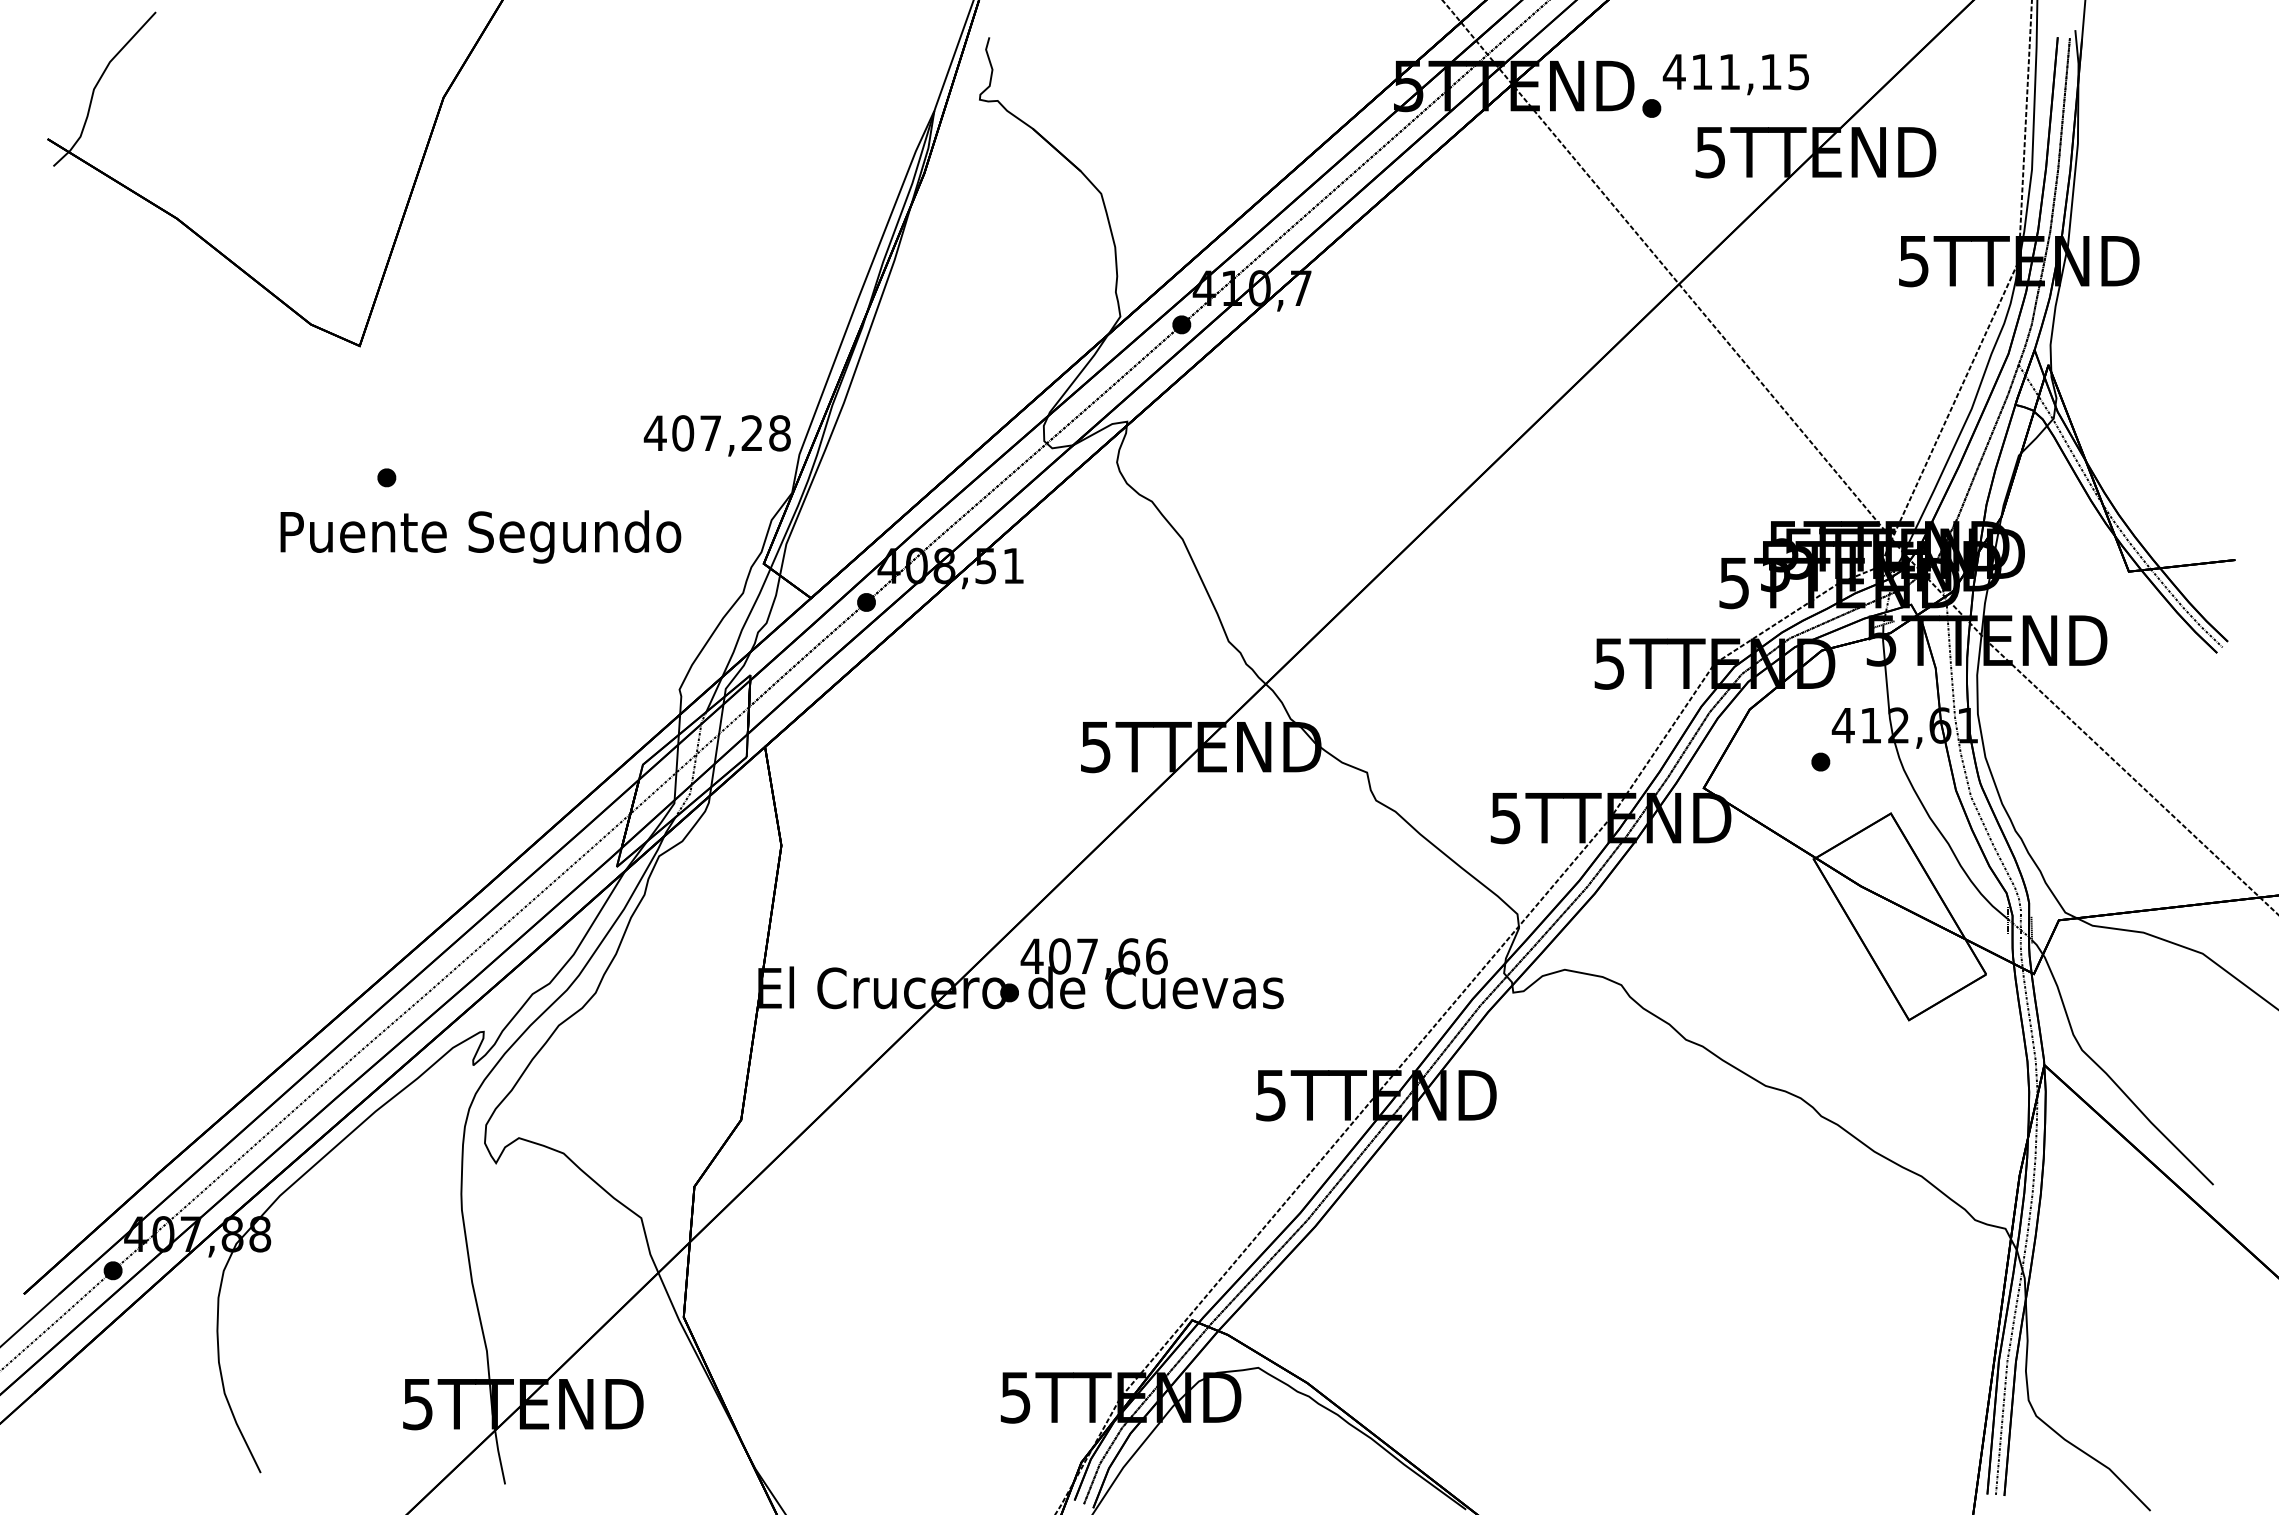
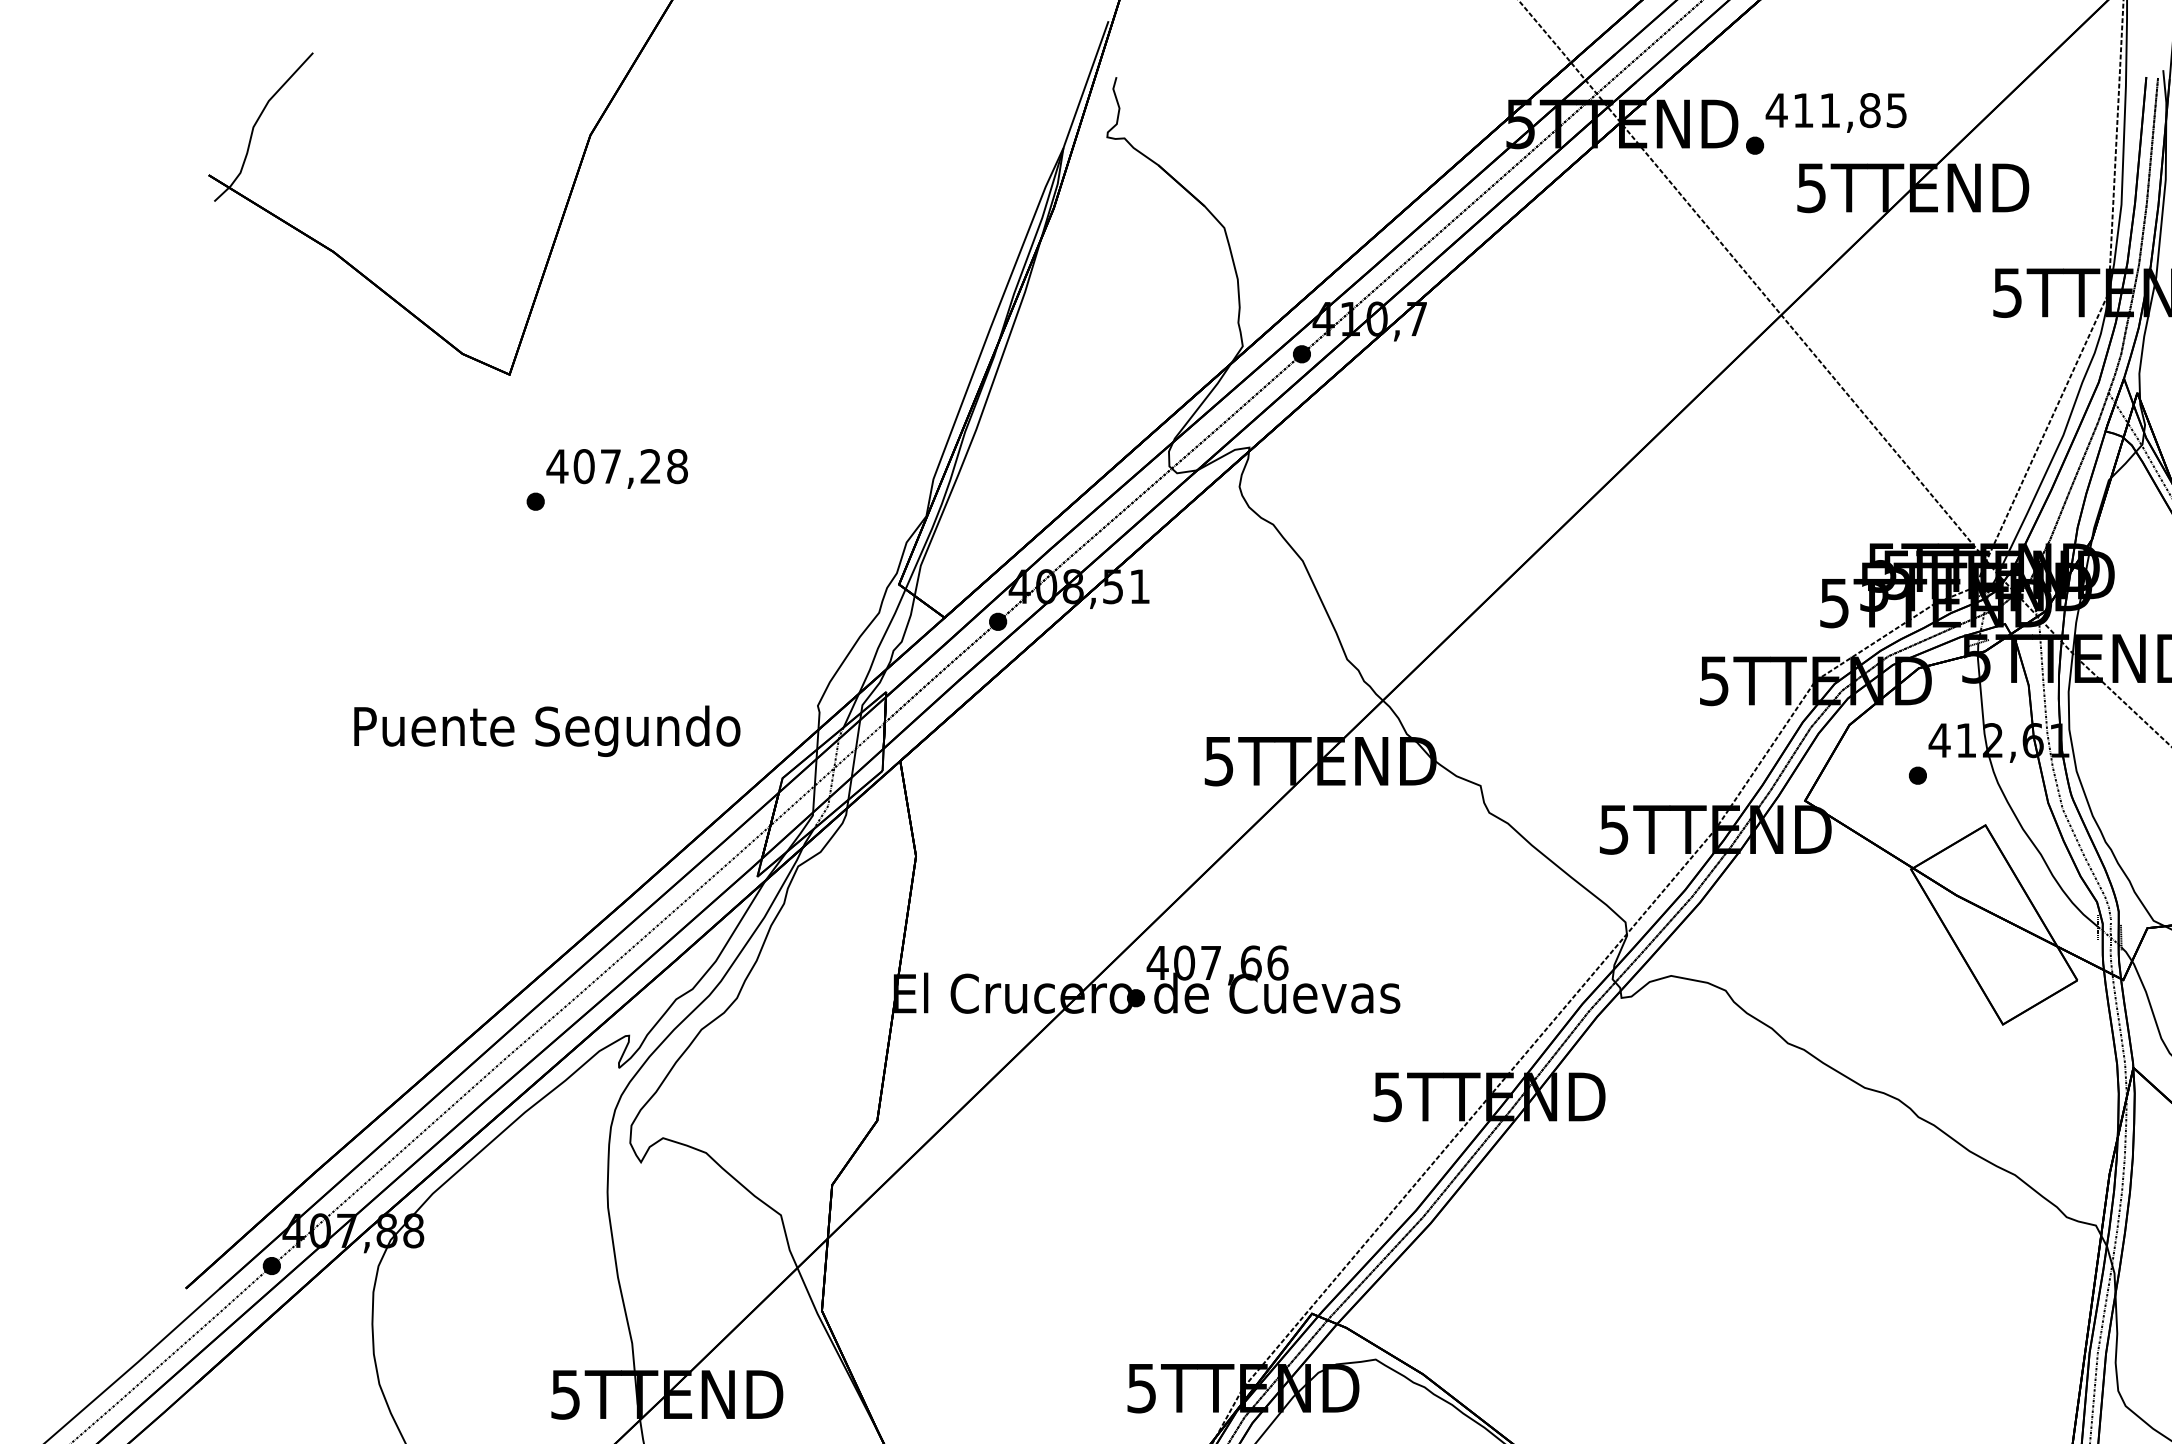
text: (1771, 71) -> (1870, 110), 411,15 -> 411,85
text: (716, 435) -> (616, 468), moved
text: (480, 536) -> (546, 730), moved

